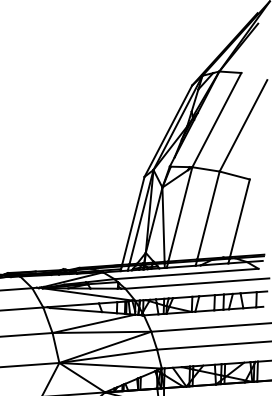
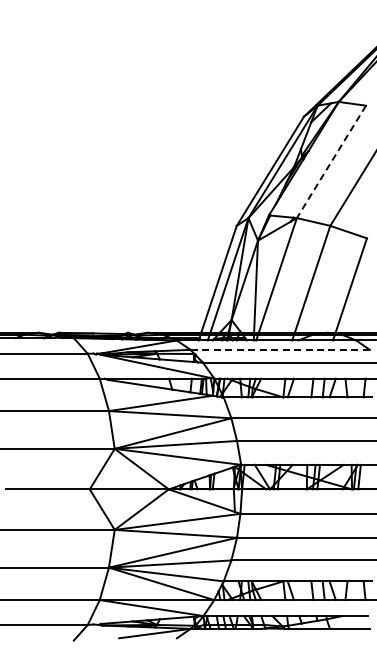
line: (216, 119) -> (331, 161), solid -> dashed
line: (186, 273) -> (280, 349), solid -> dashed

